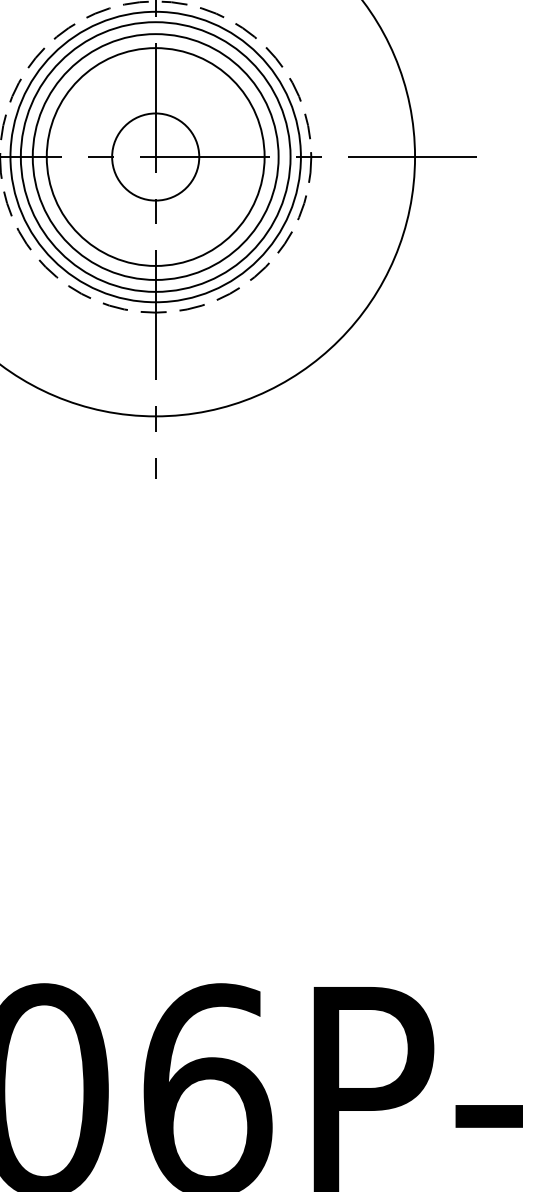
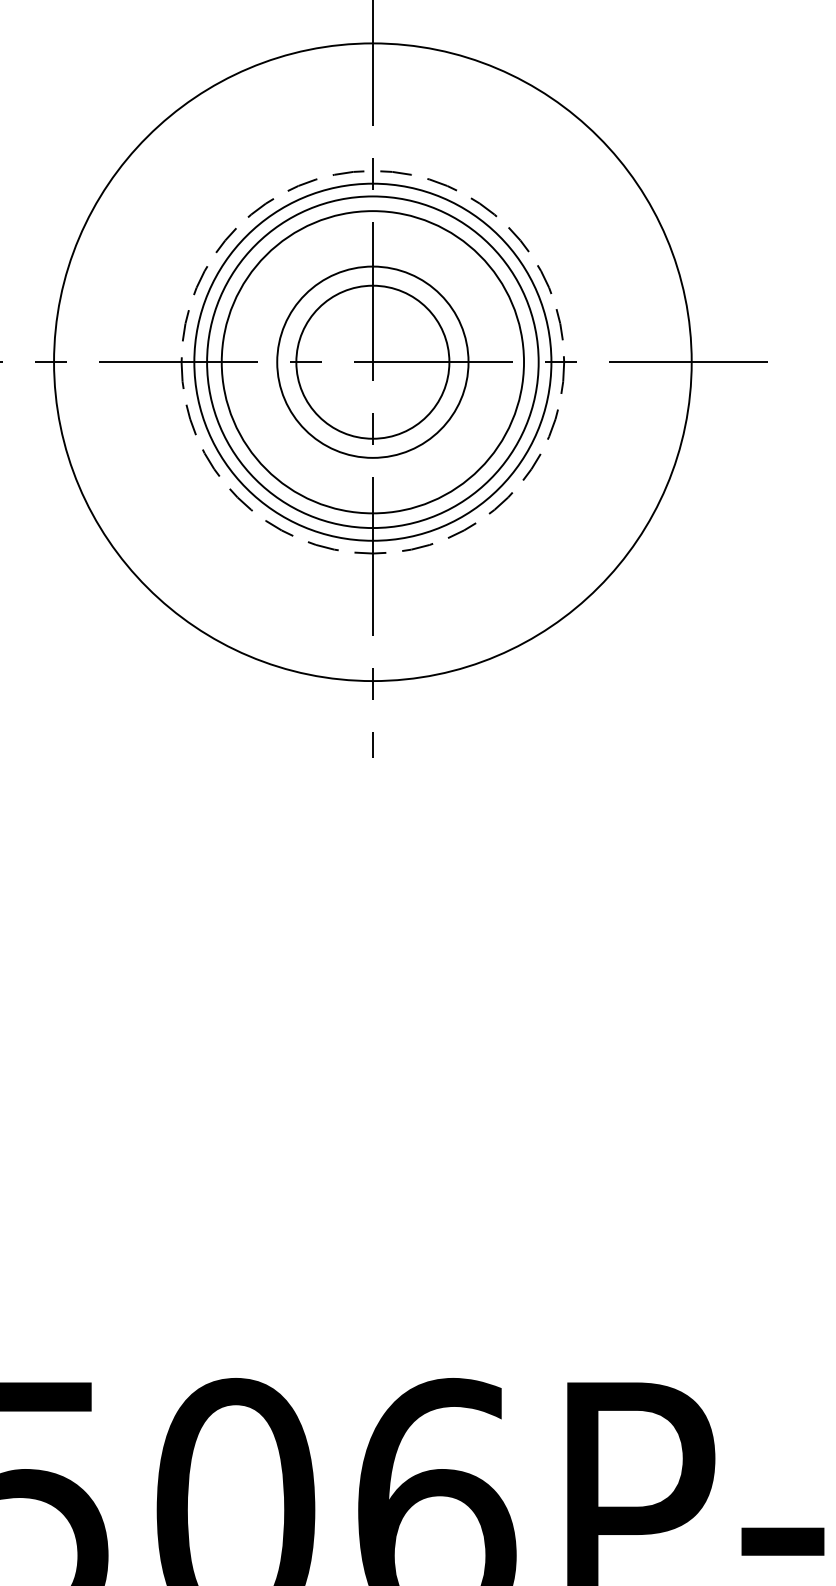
circle: (155, 156) -> (372, 361), size x0.71
circle: (155, 156) -> (372, 361), size x1.43

